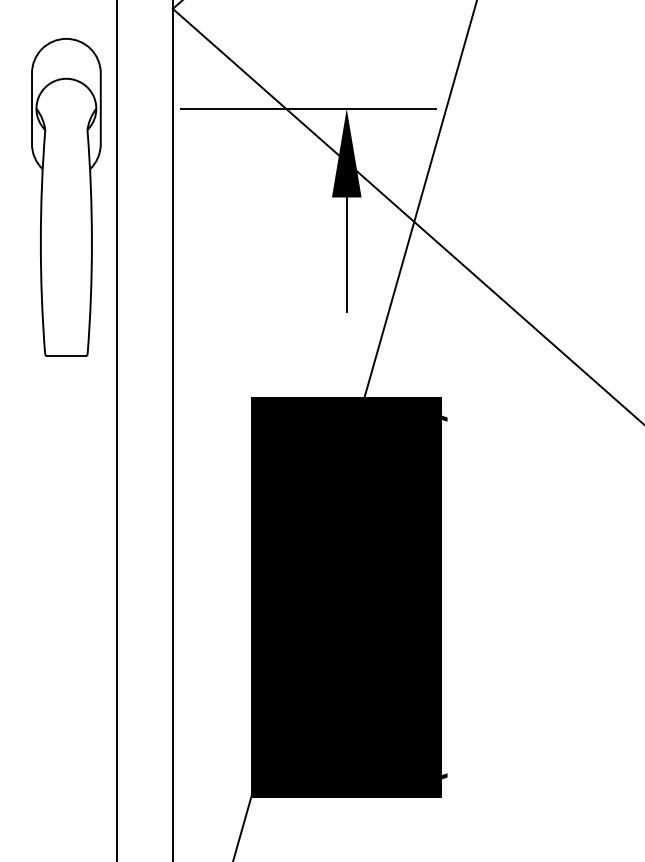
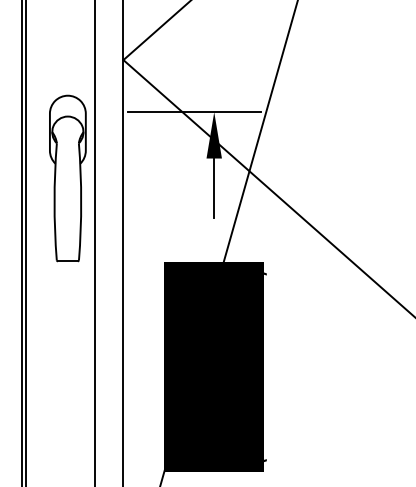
part: (65, 197) -> (67, 178), moved

